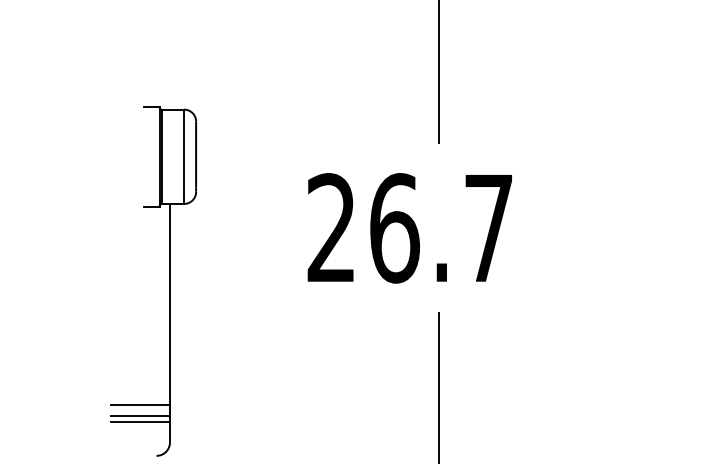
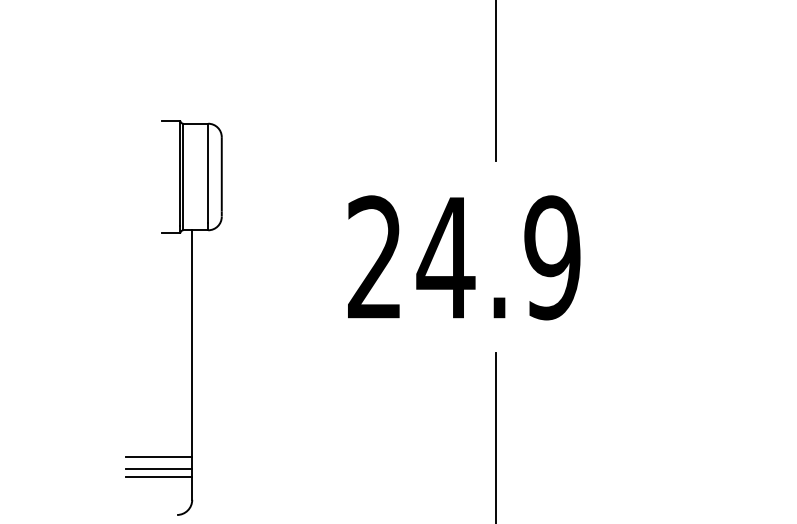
text: (440, 228) -> (498, 257), 26.7 -> 24.9

